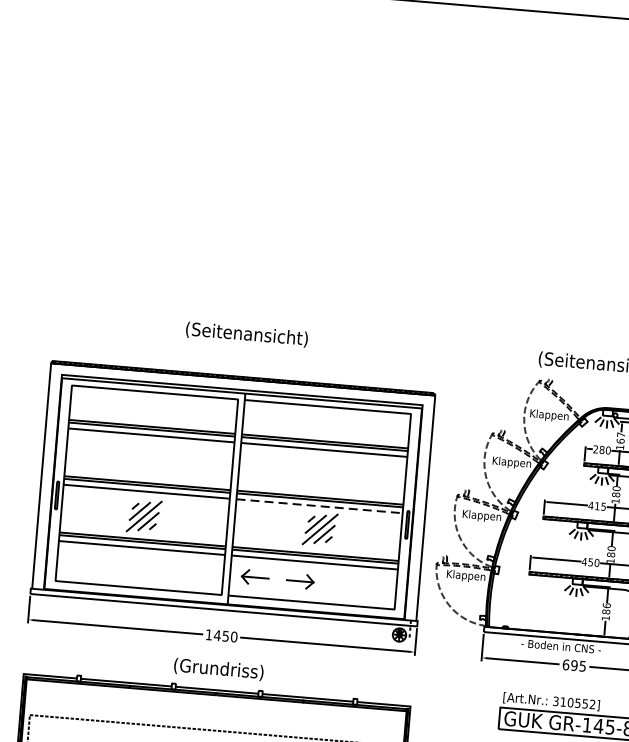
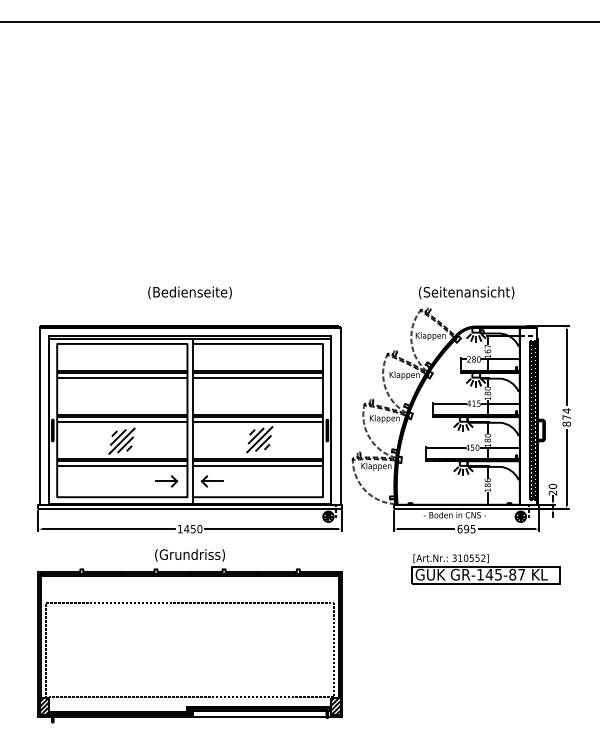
text: (246, 334) -> (189, 292), (Seitenansicht) -> (Bedienseite)
line: (320, 506) -> (258, 421), dashed -> solid
part: (300, 581) -> (166, 481), moved

